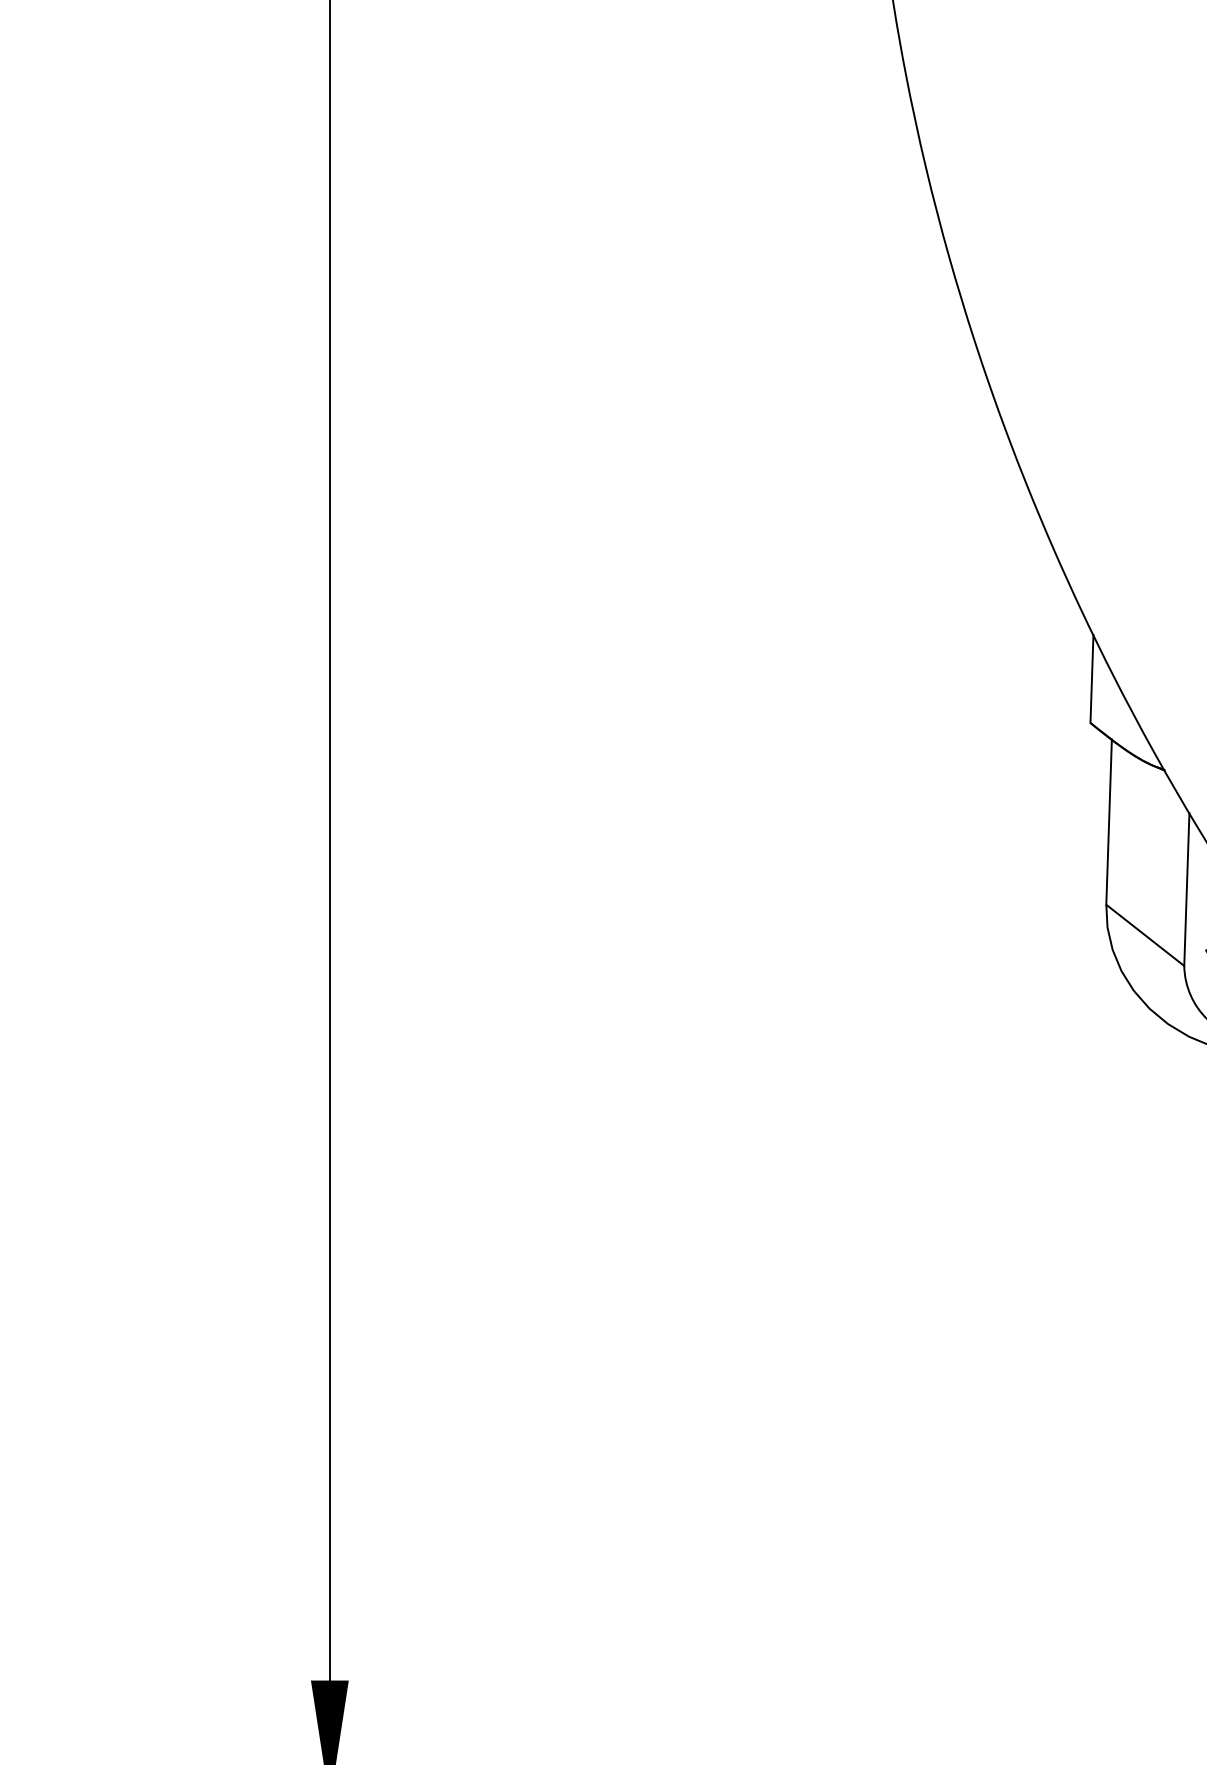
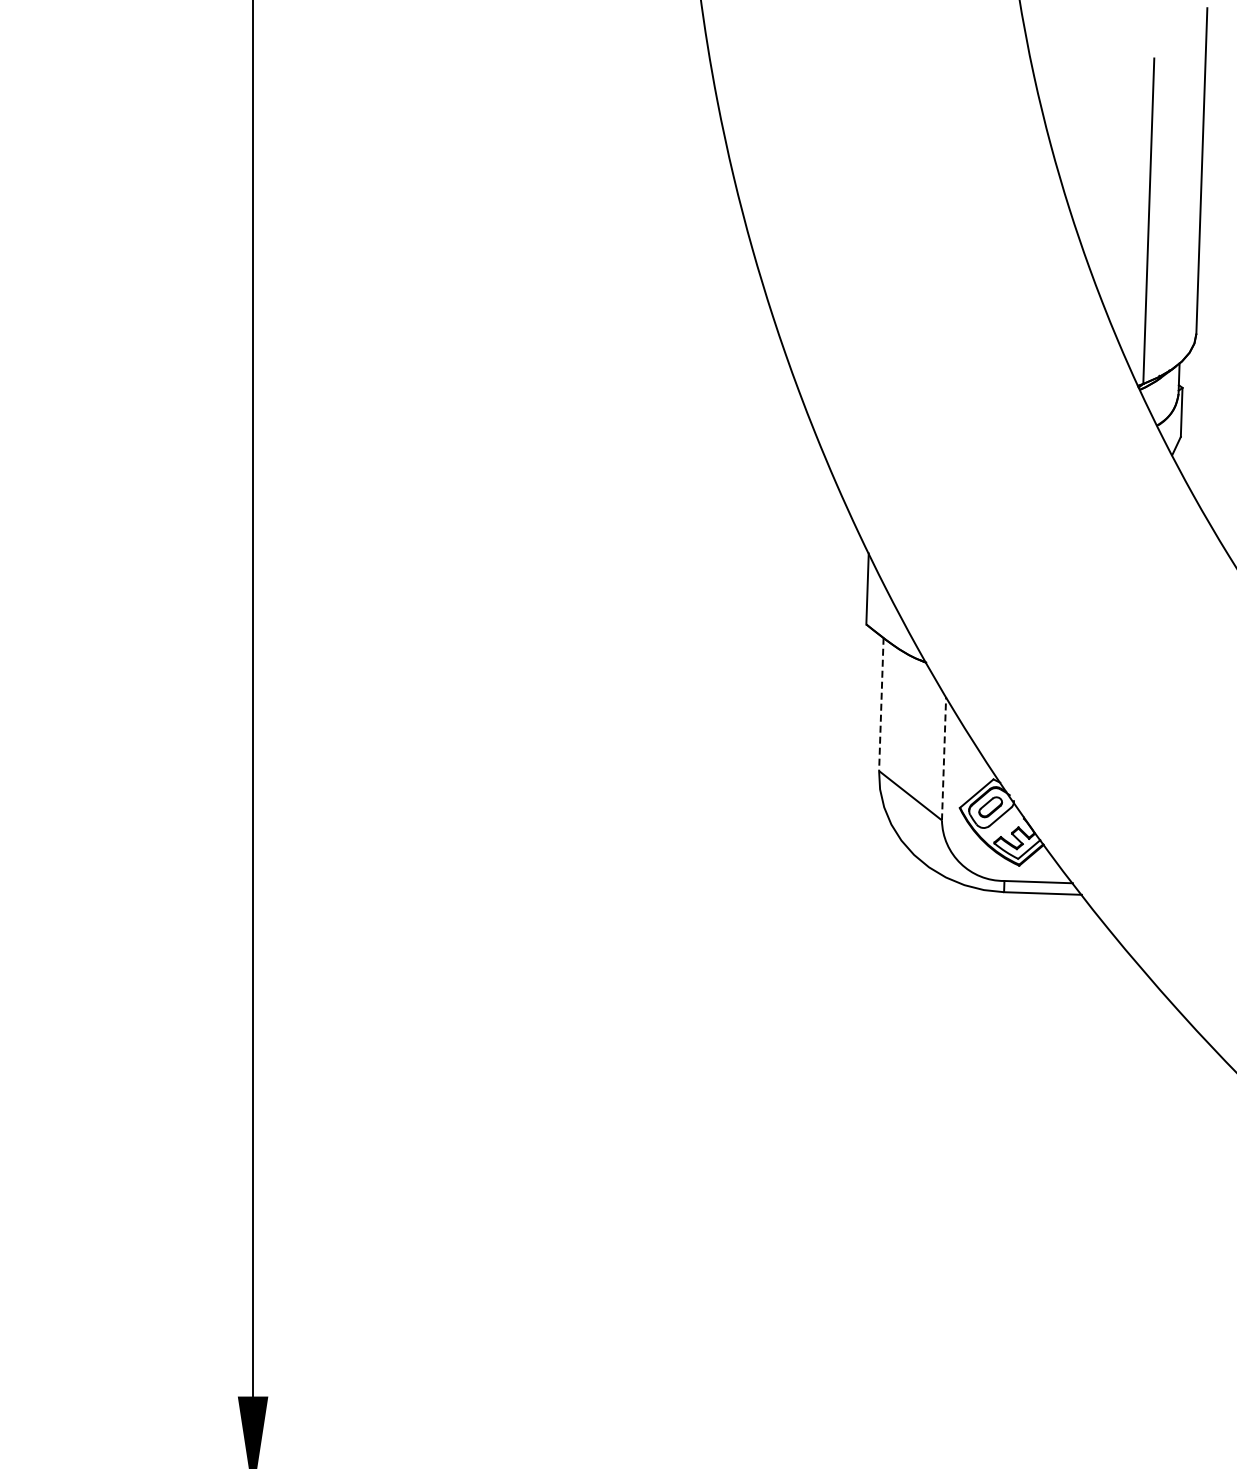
line: (1109, 822) -> (881, 704), solid -> dashed
line: (1187, 889) -> (944, 758), solid -> dashed

